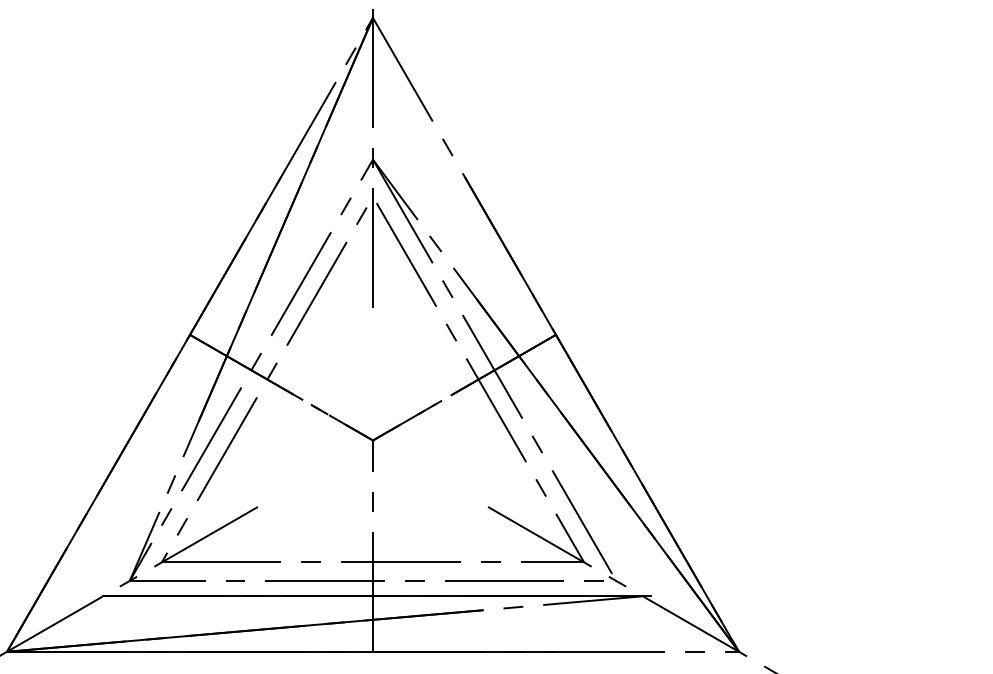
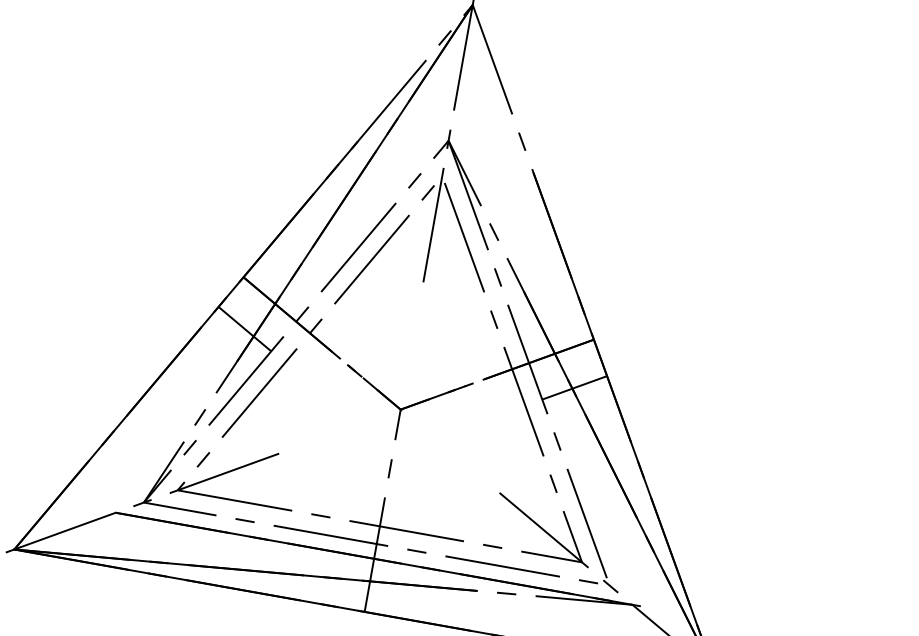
line: (200, 386) -> (244, 328), added
line: (544, 386) -> (574, 387), added

